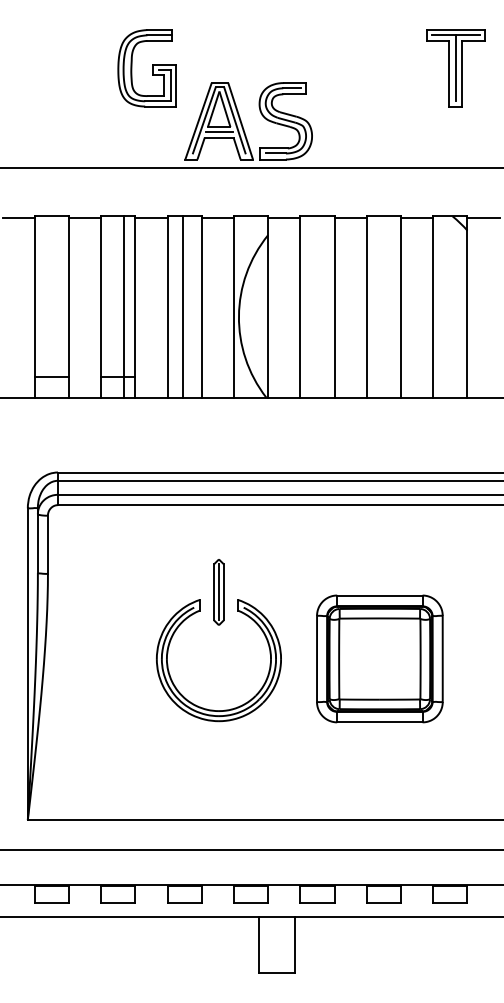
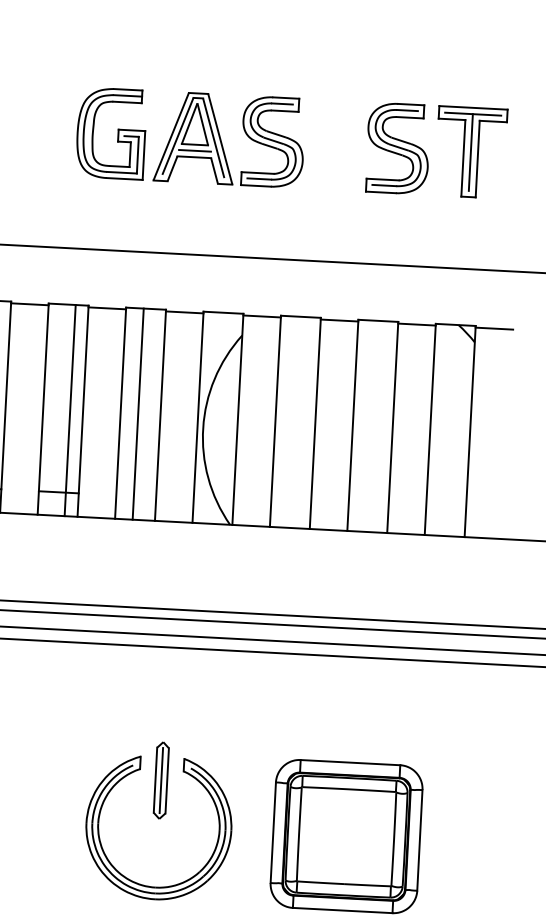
part: (392, 68) -> (397, 148), added
part: (242, 123) -> (222, 141), moved
part: (218, 592) -> (160, 780), moved

